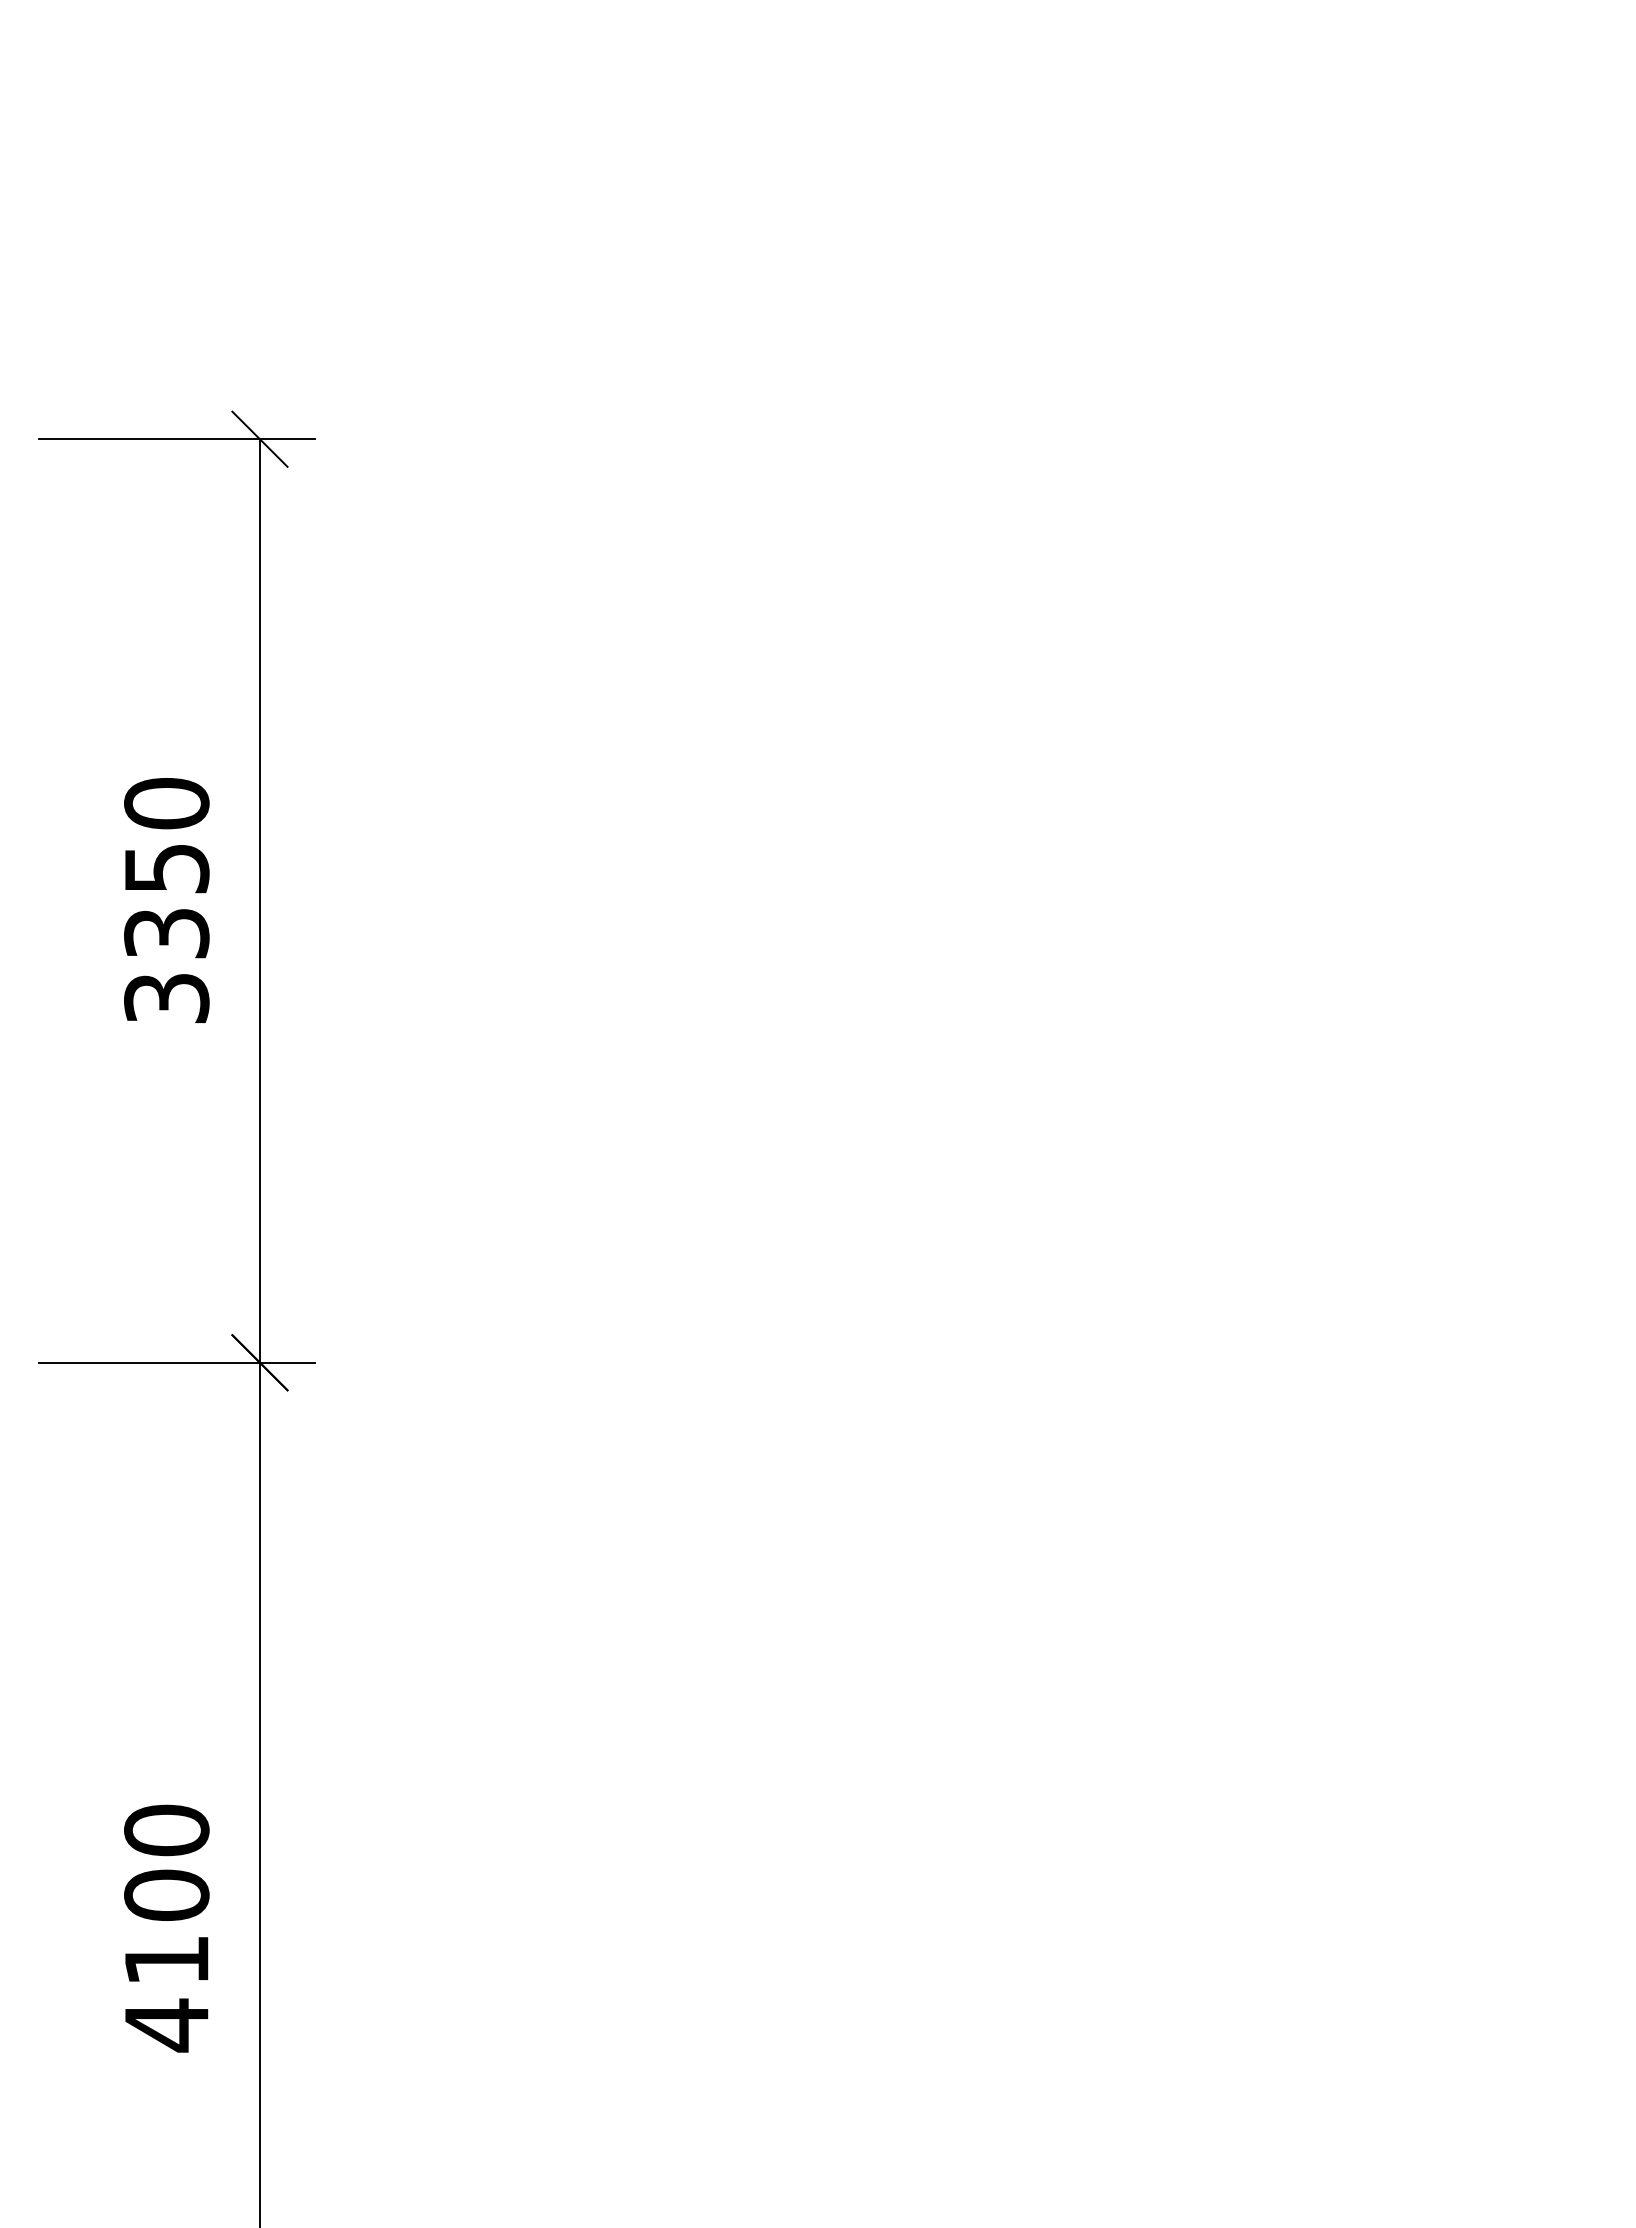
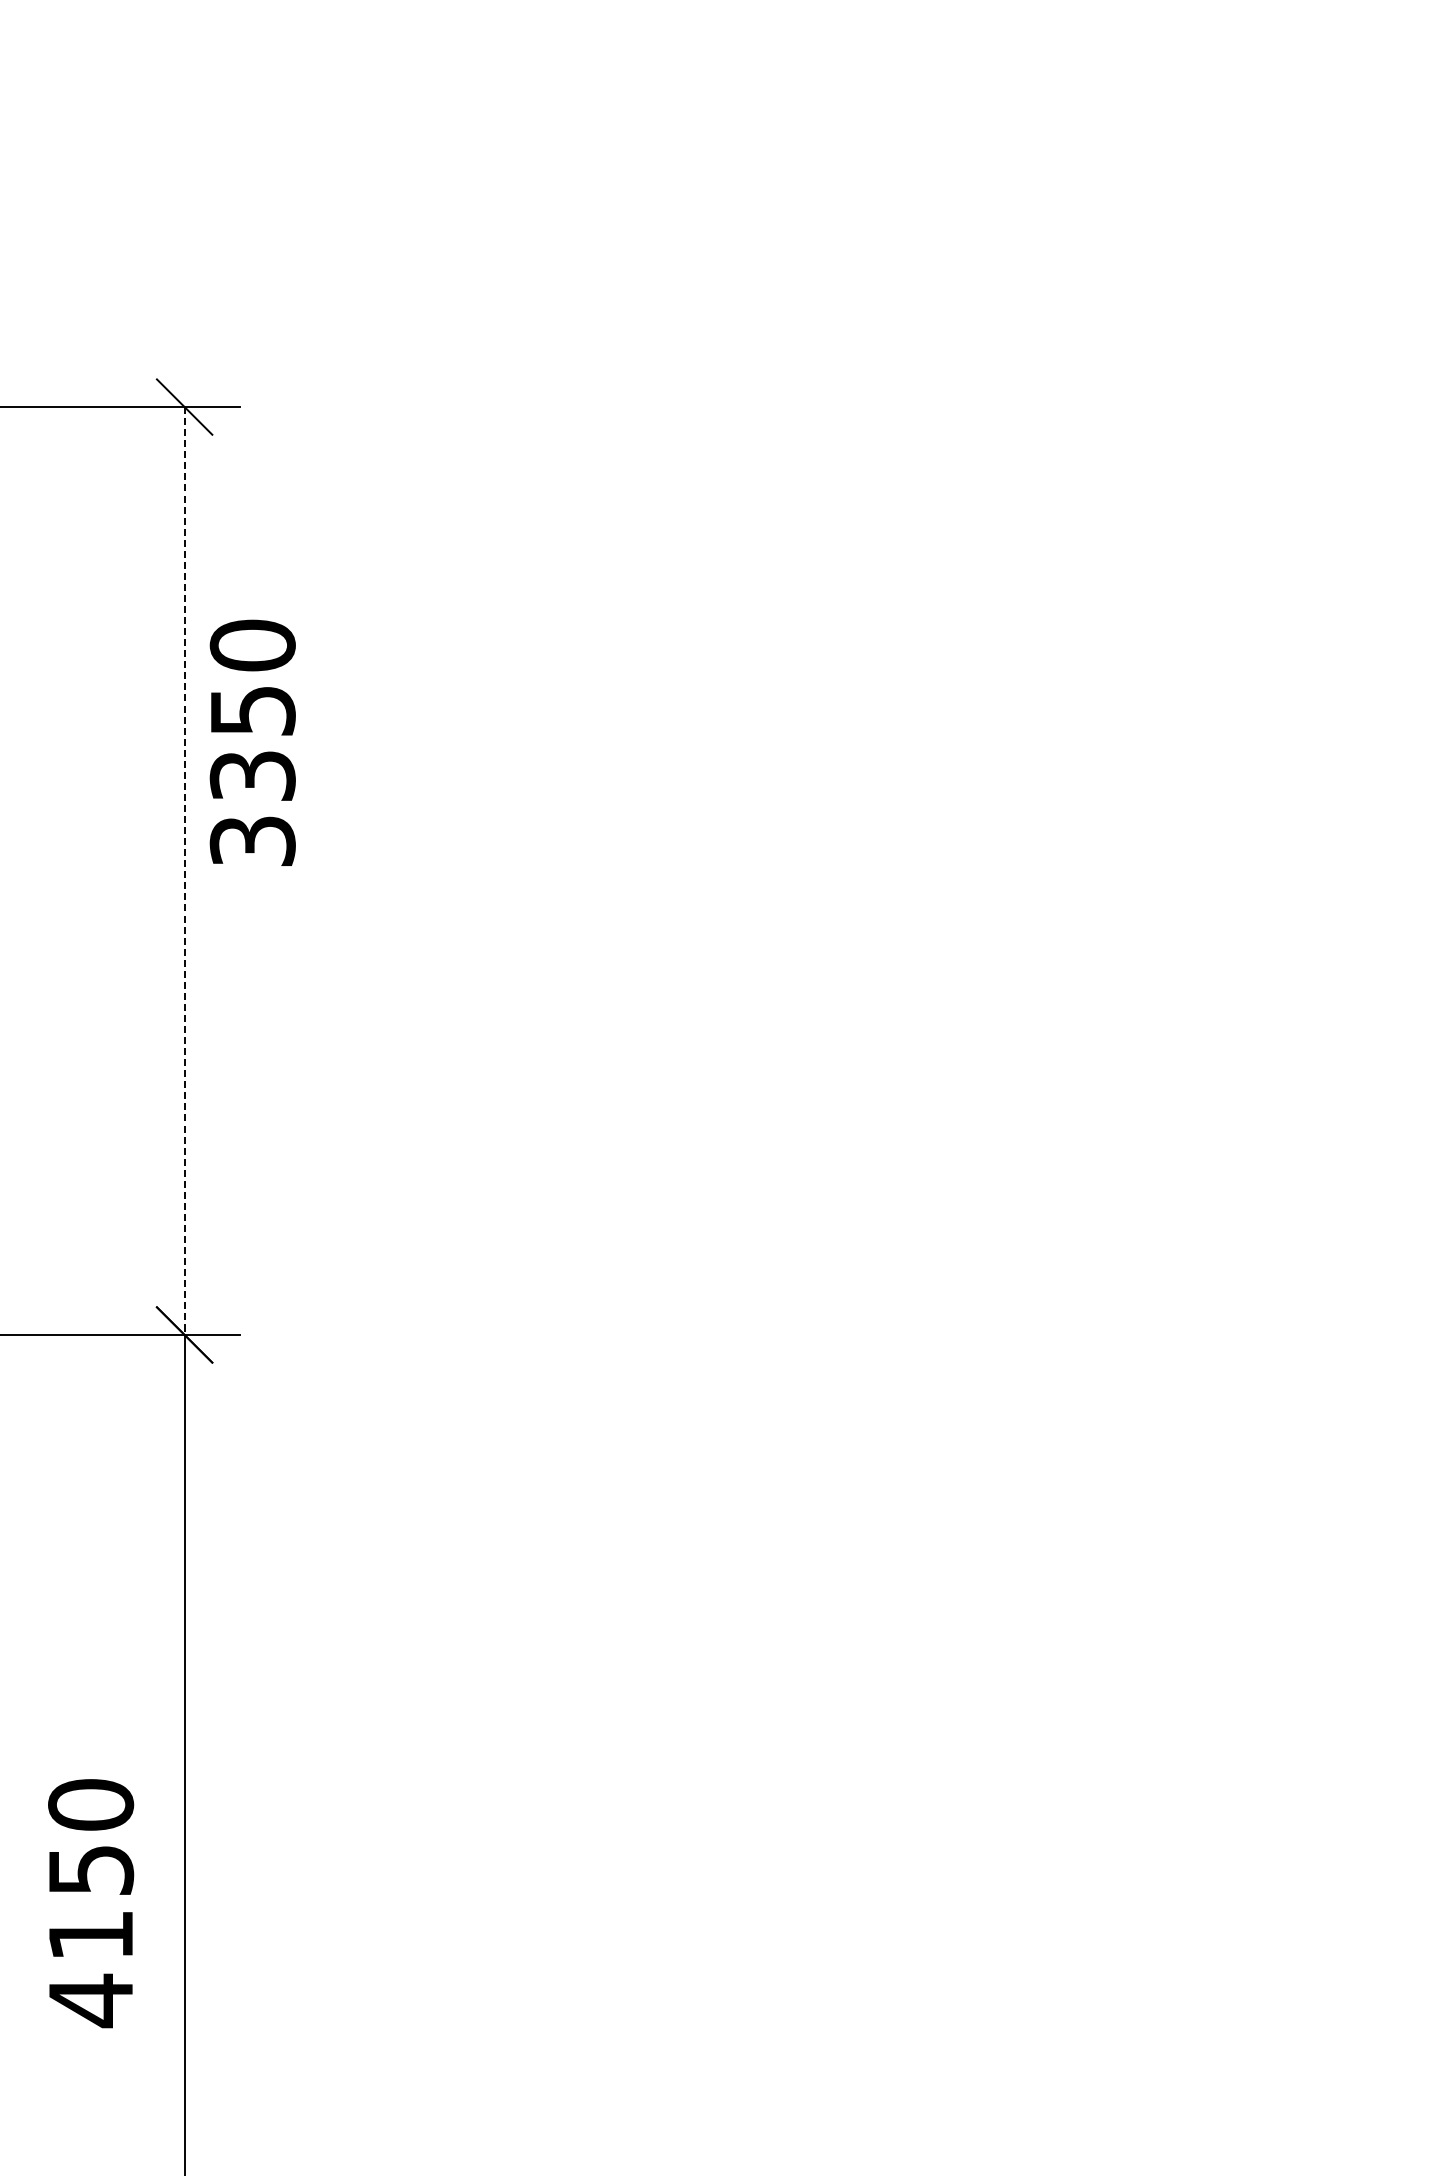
text: (166, 900) -> (252, 742), moved
line: (259, 901) -> (184, 871), solid -> dashed
text: (166, 1894) -> (90, 1869), 4100 -> 4150

